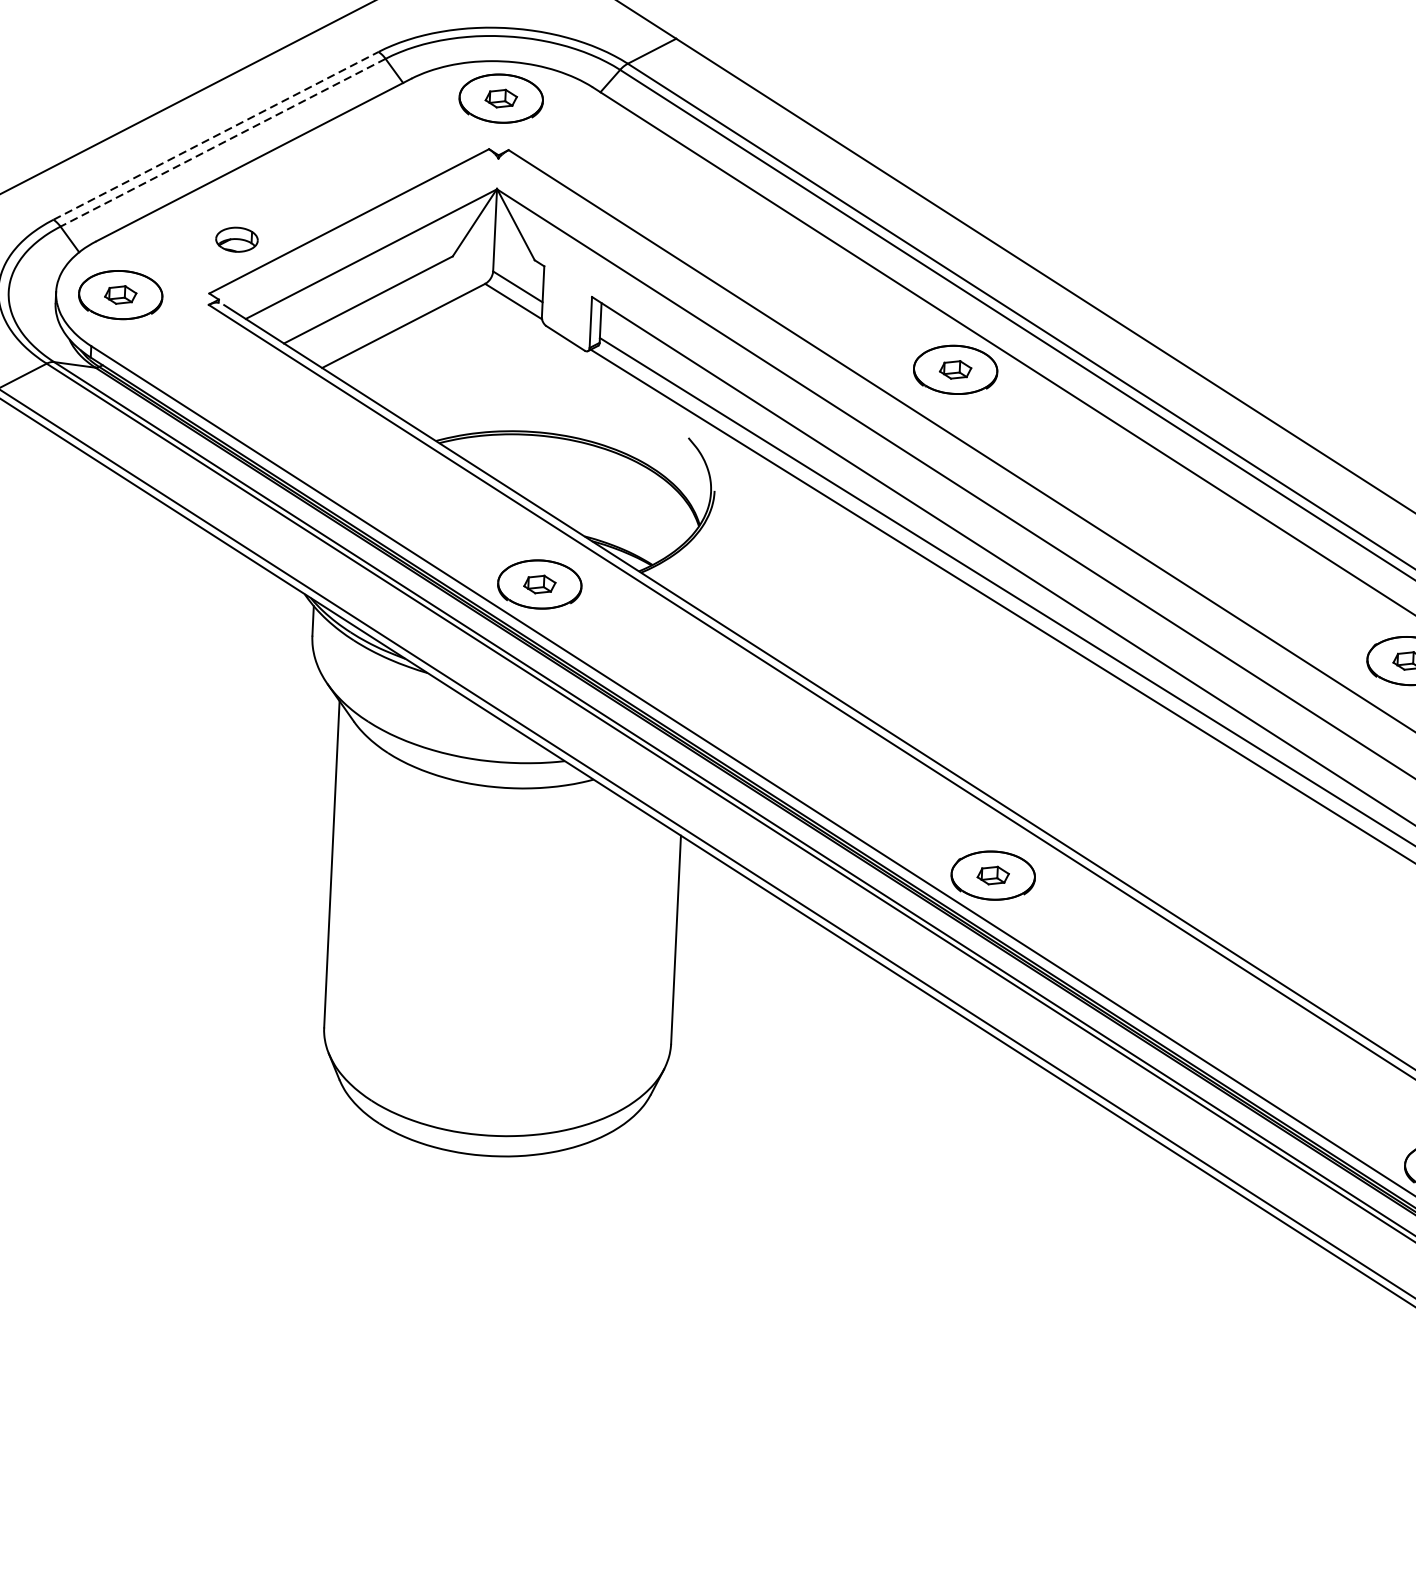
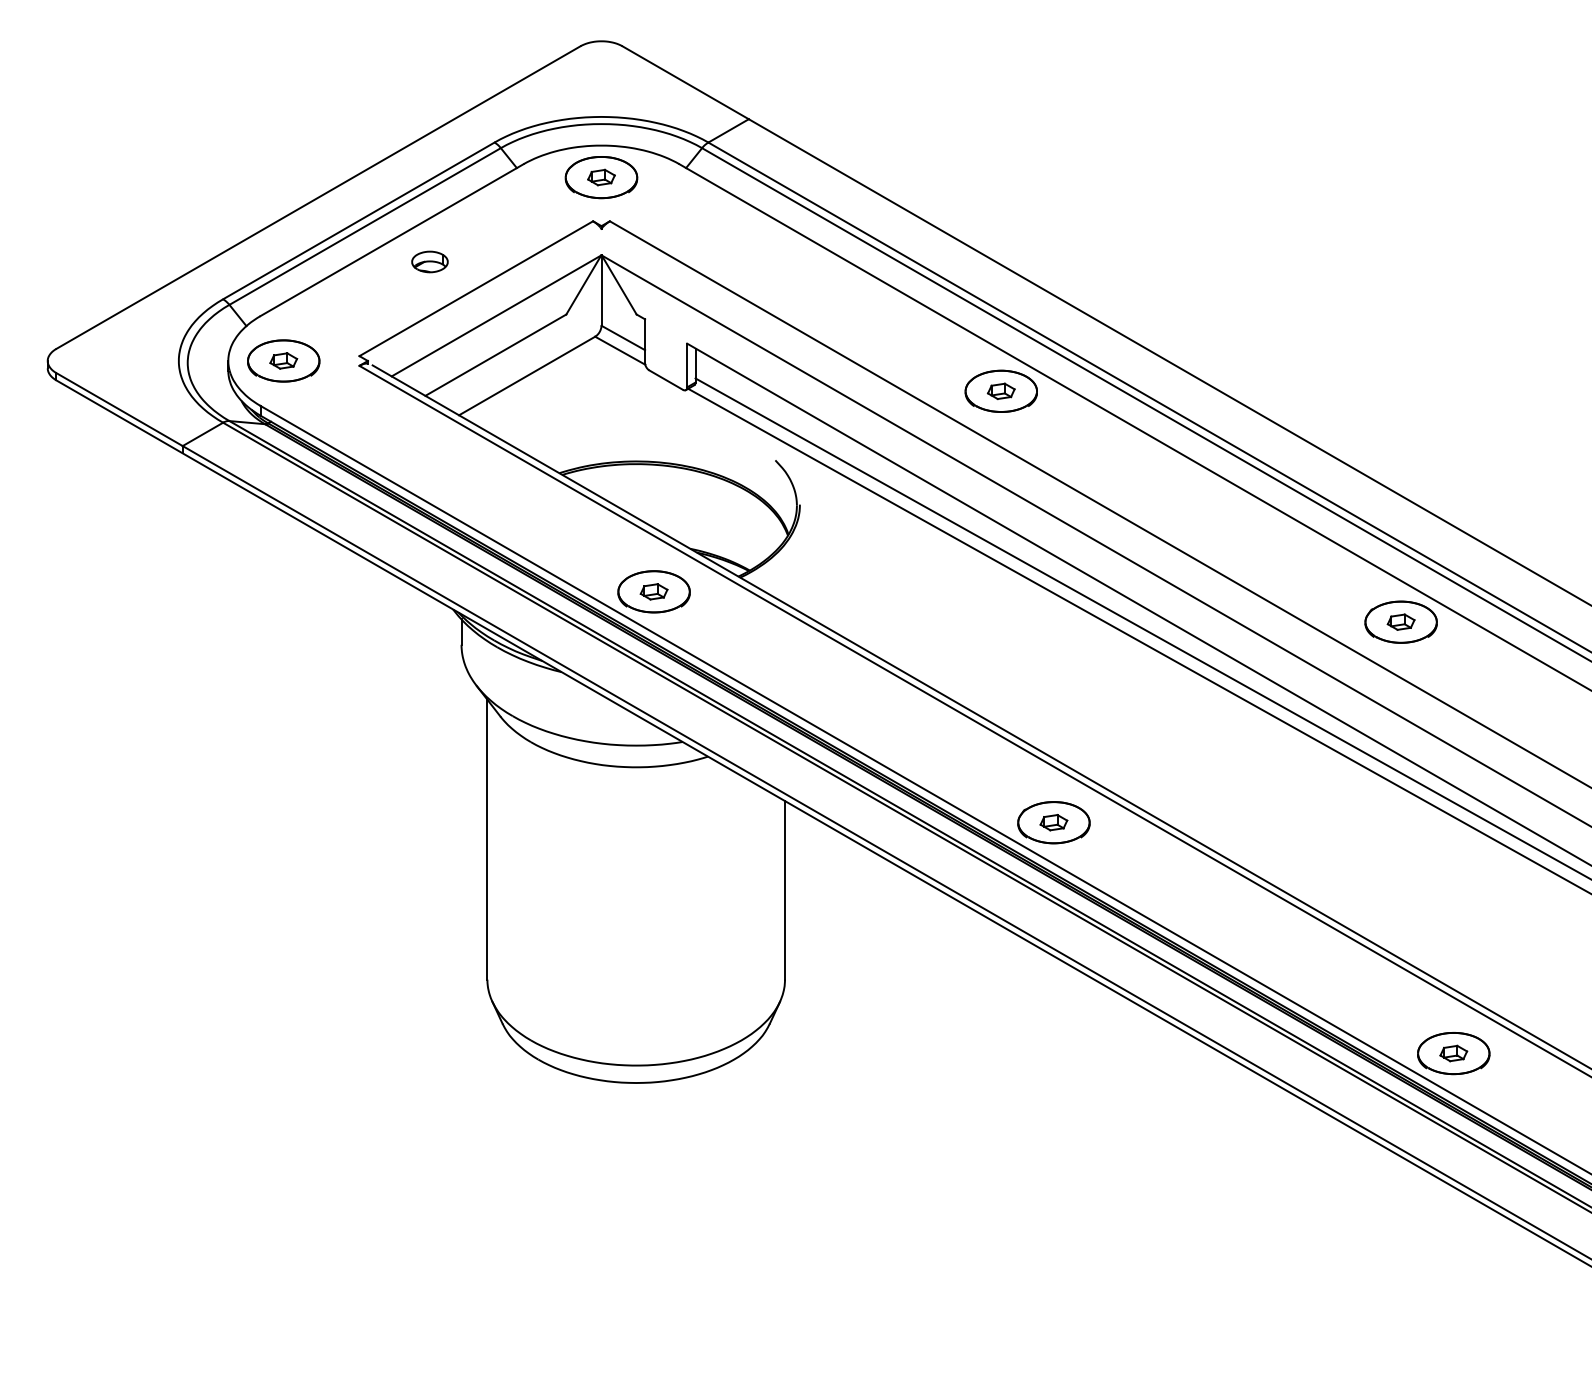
line: (215, 135) -> (358, 220), dashed -> solid
line: (223, 142) -> (365, 226), dashed -> solid
part: (236, 239) -> (429, 261), moved

